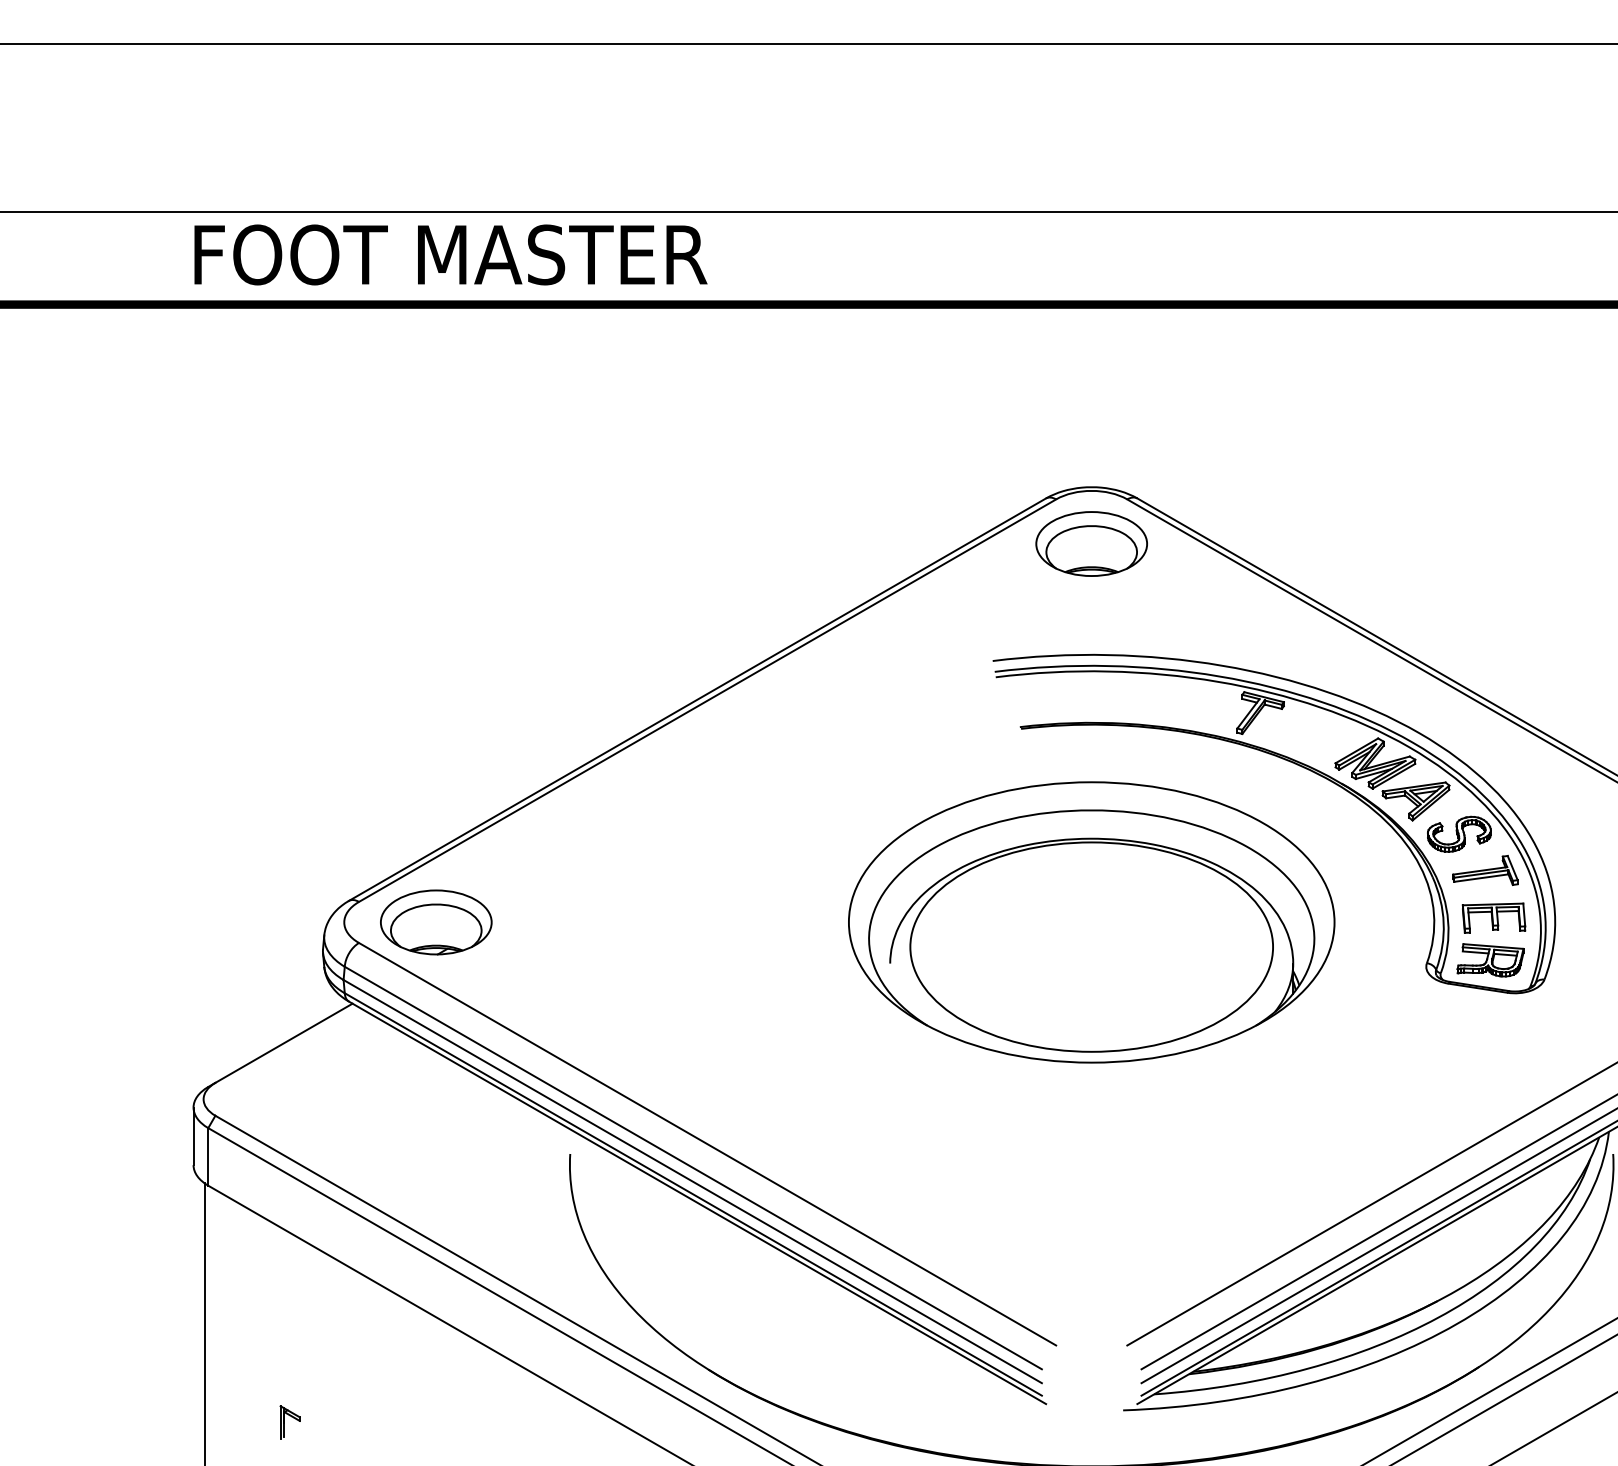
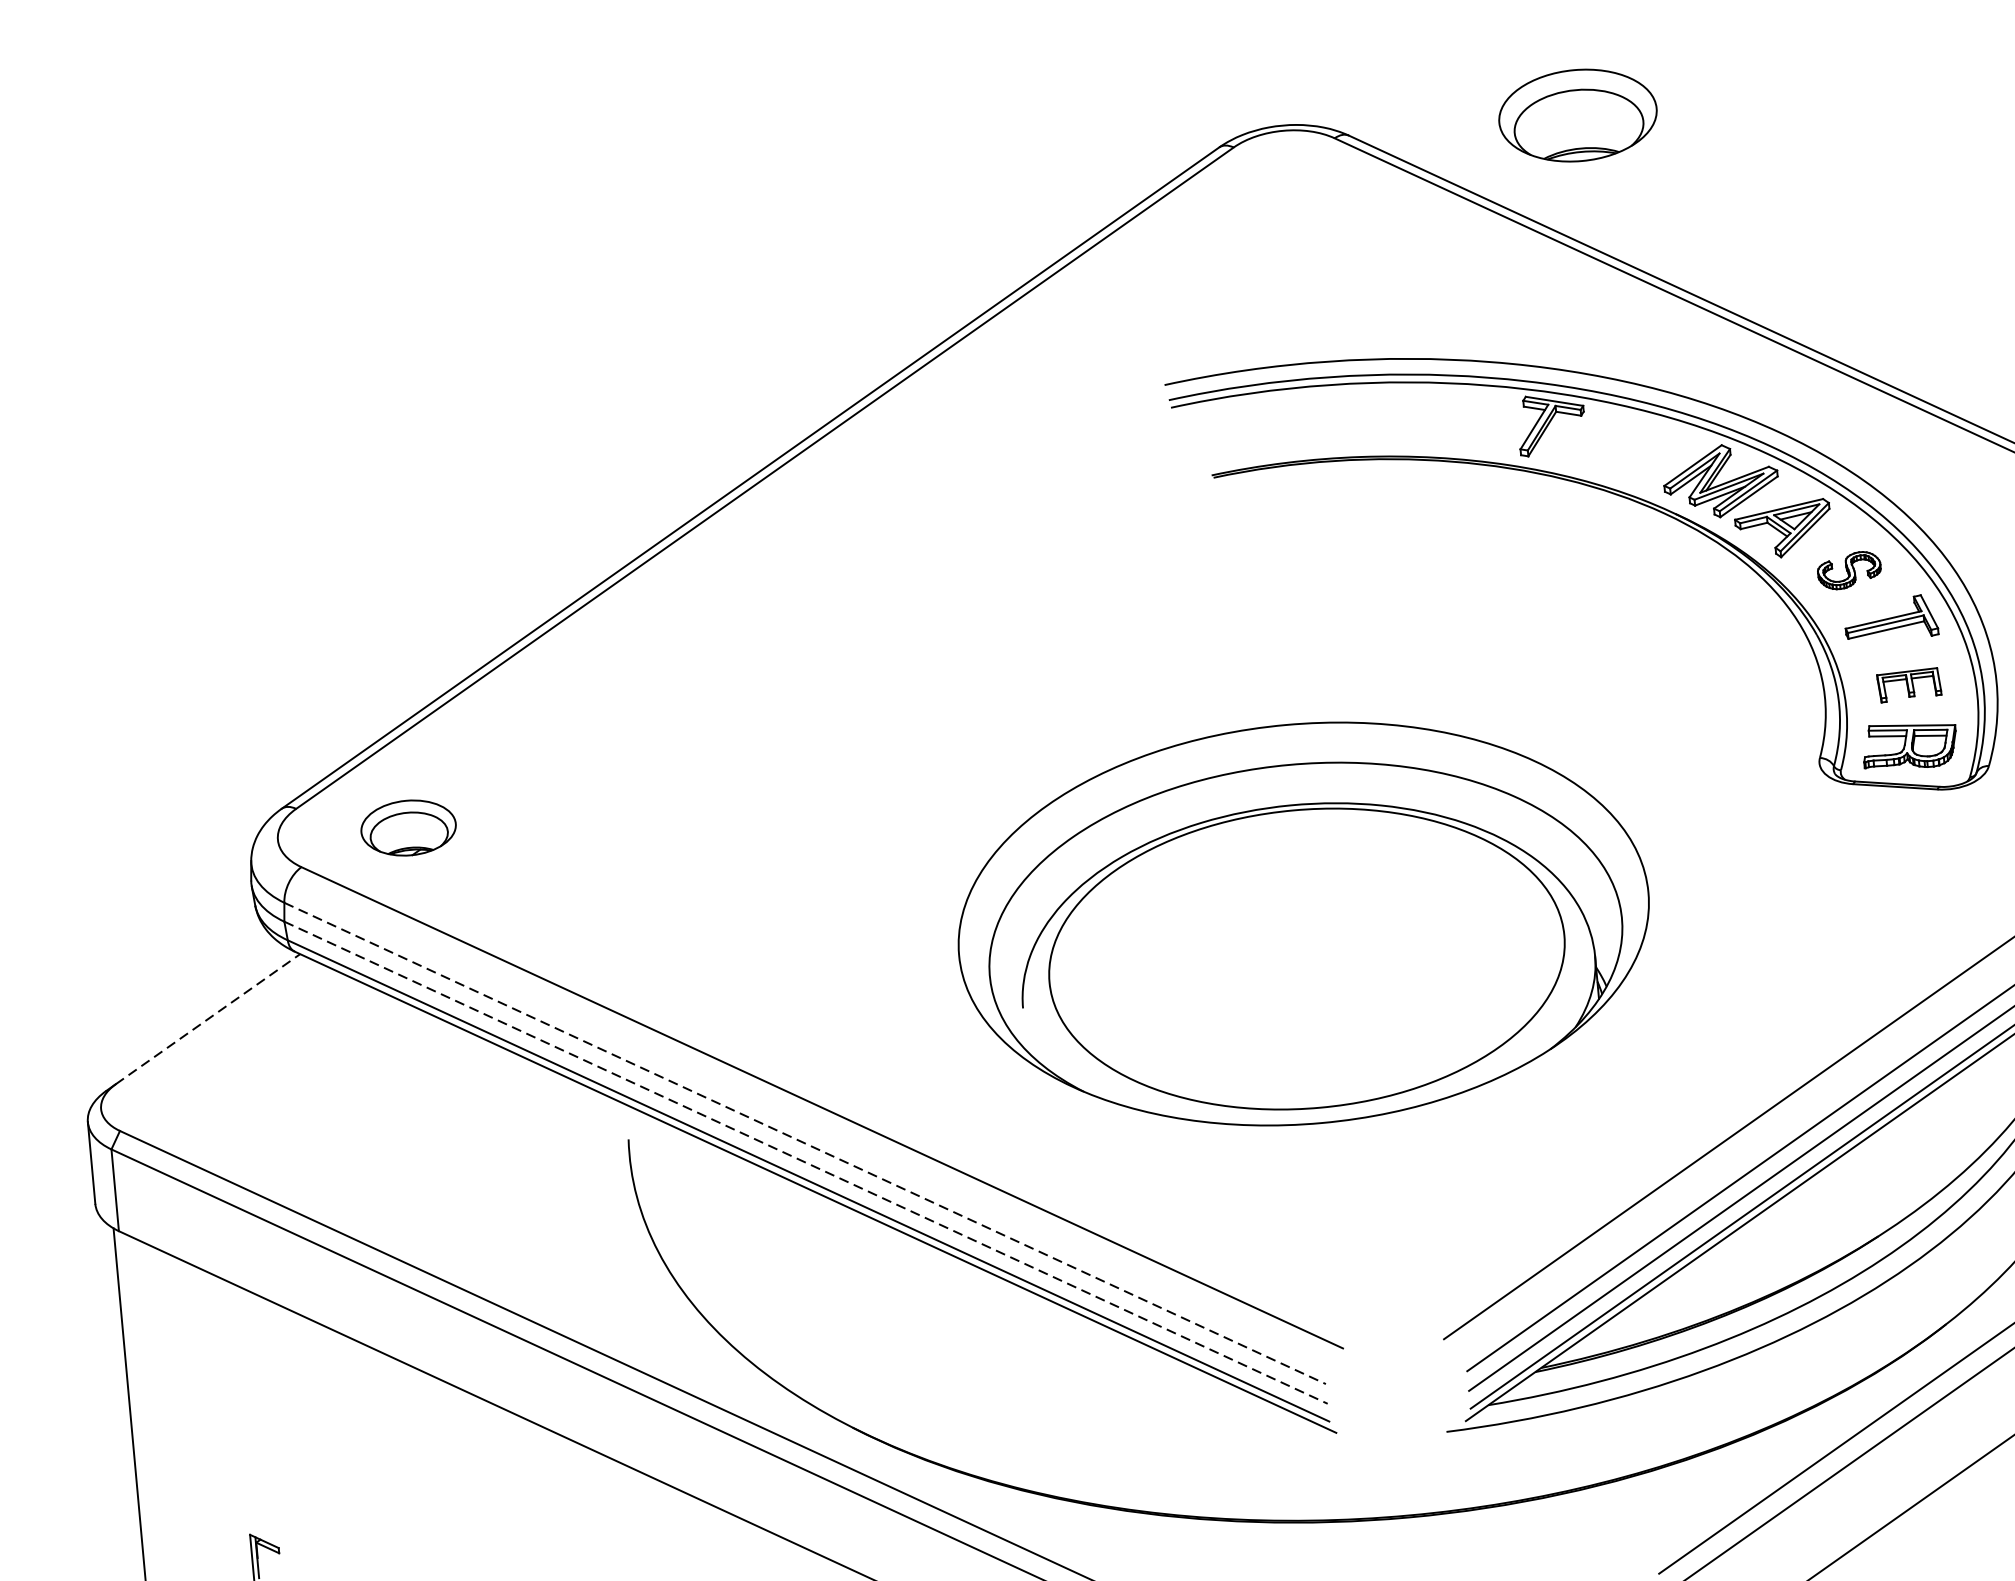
part: (1091, 543) -> (1577, 114), moved
part: (1459, 833) -> (1849, 569), size x0.7
part: (1493, 917) -> (1908, 684), size x0.7
part: (436, 922) -> (408, 828), size x0.6
part: (1091, 922) -> (1303, 924), moved
line: (284, 1043) -> (208, 1019), solid -> dashed
line: (693, 1168) -> (805, 1144), solid -> dashed
line: (693, 1181) -> (807, 1162), solid -> dashed

